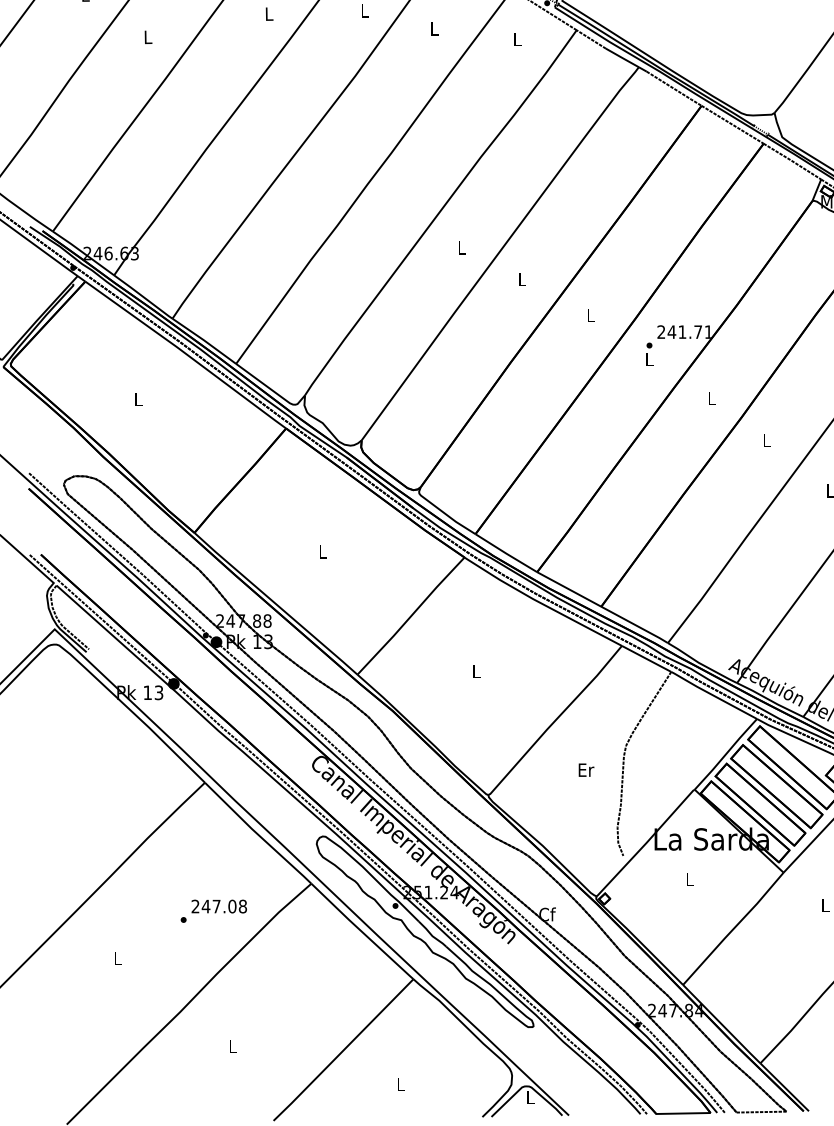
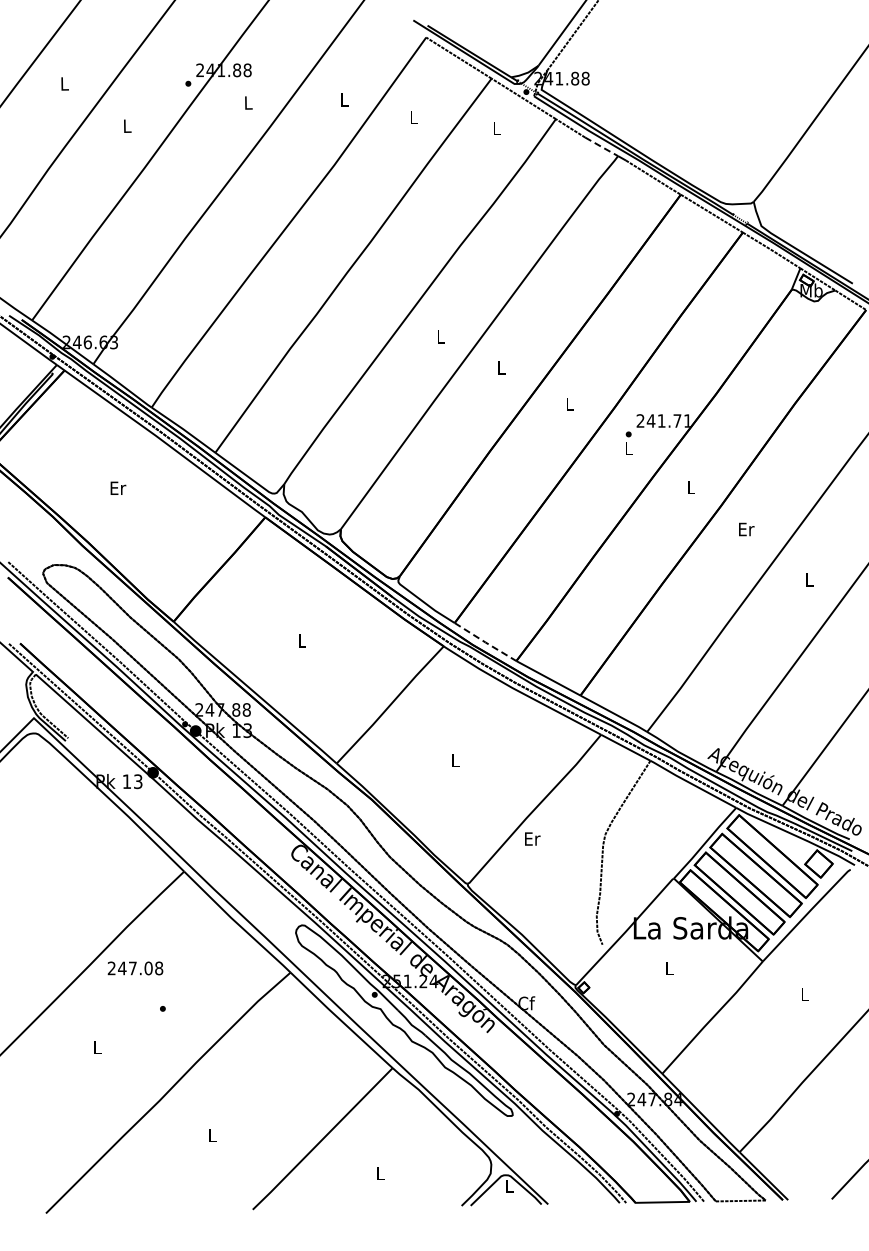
line: (622, 58) -> (601, 147), solid -> dashed
text: (139, 398) -> (118, 487), L -> Er
text: (767, 440) -> (746, 529), L -> Er
line: (506, 553) -> (485, 642), solid -> dashed
text: (586, 769) -> (532, 838), moved
text: (219, 906) -> (135, 968), moved

